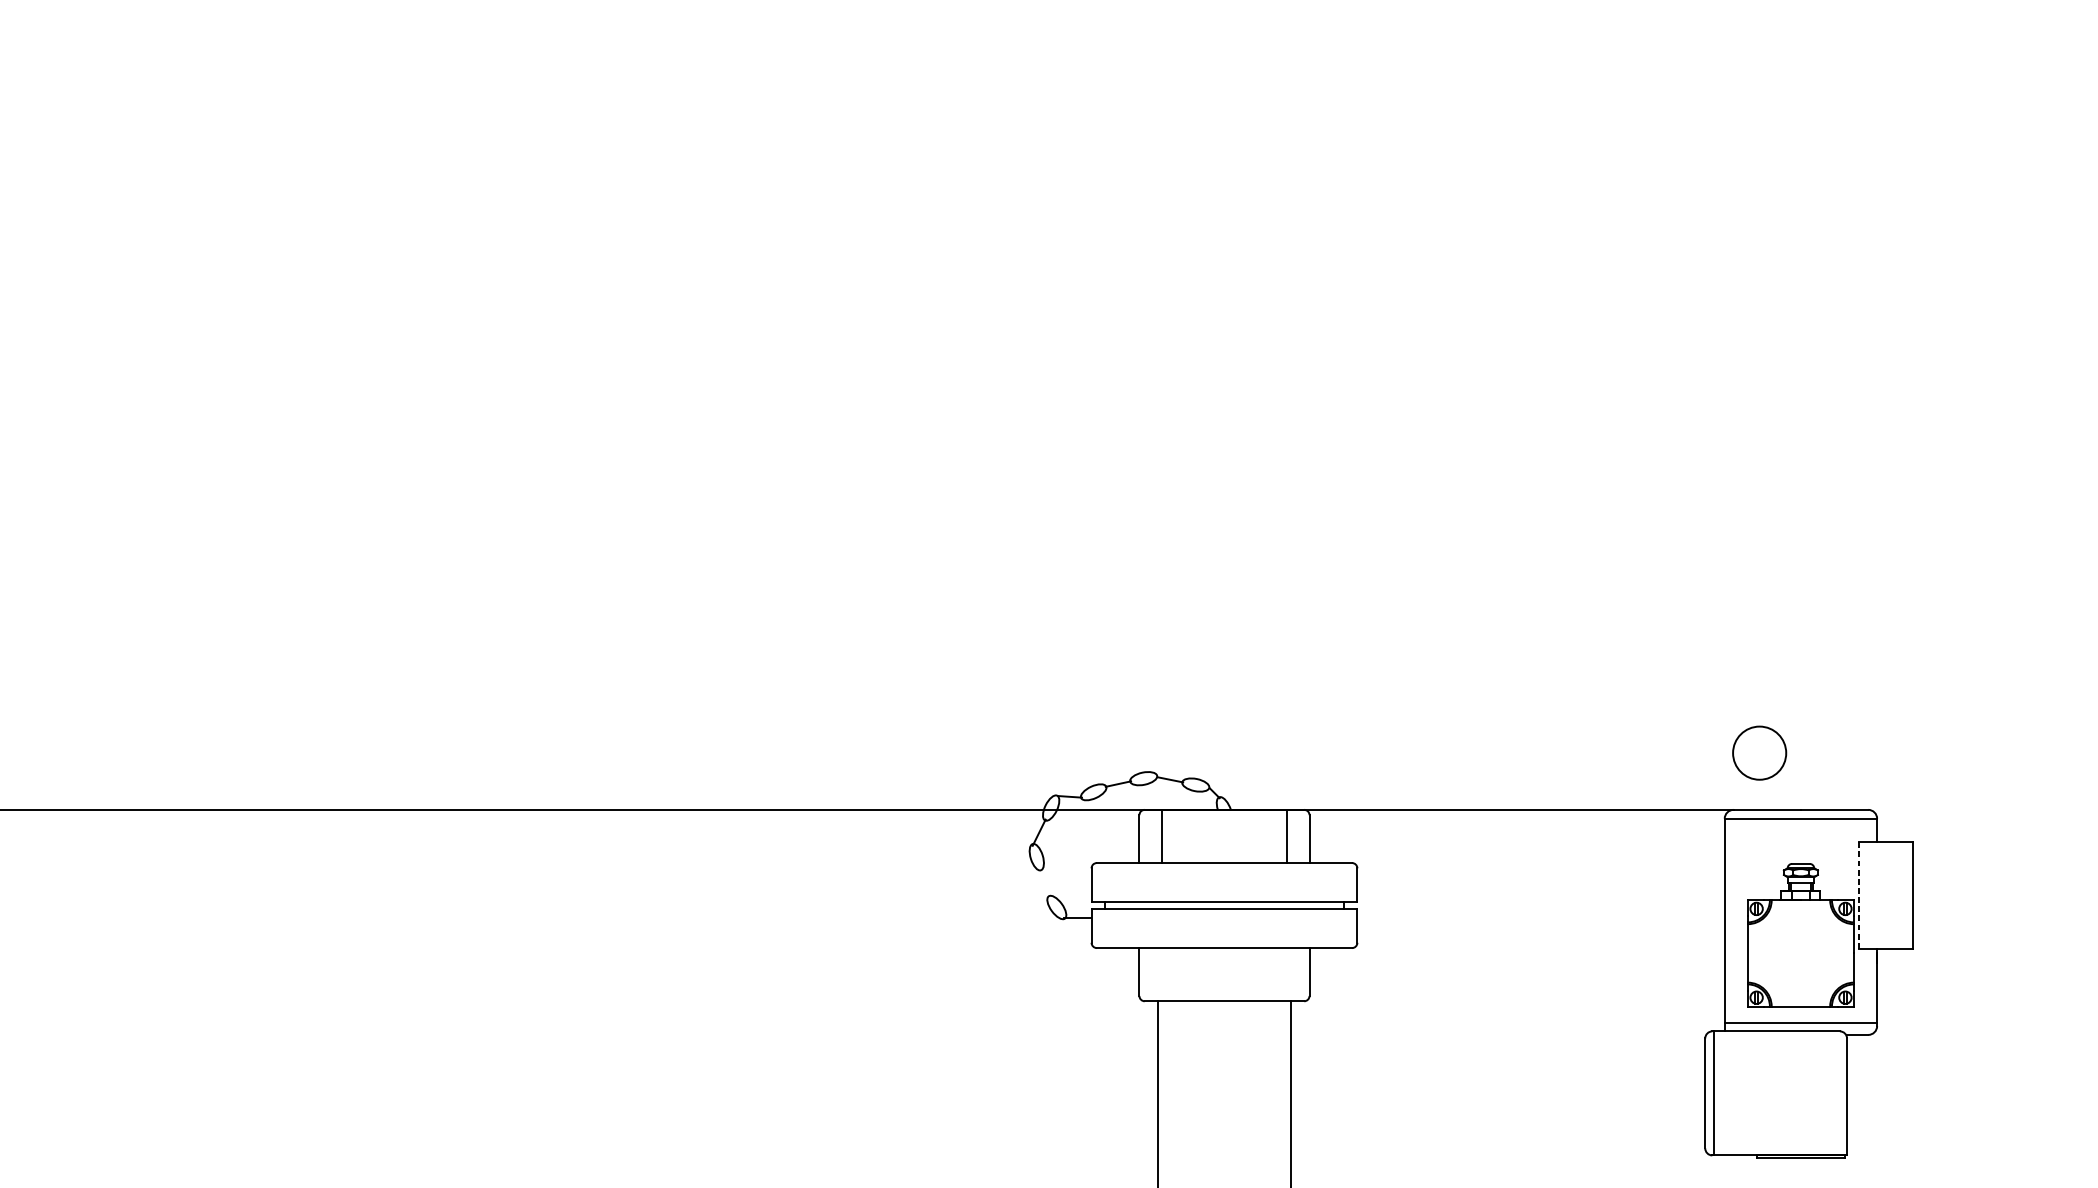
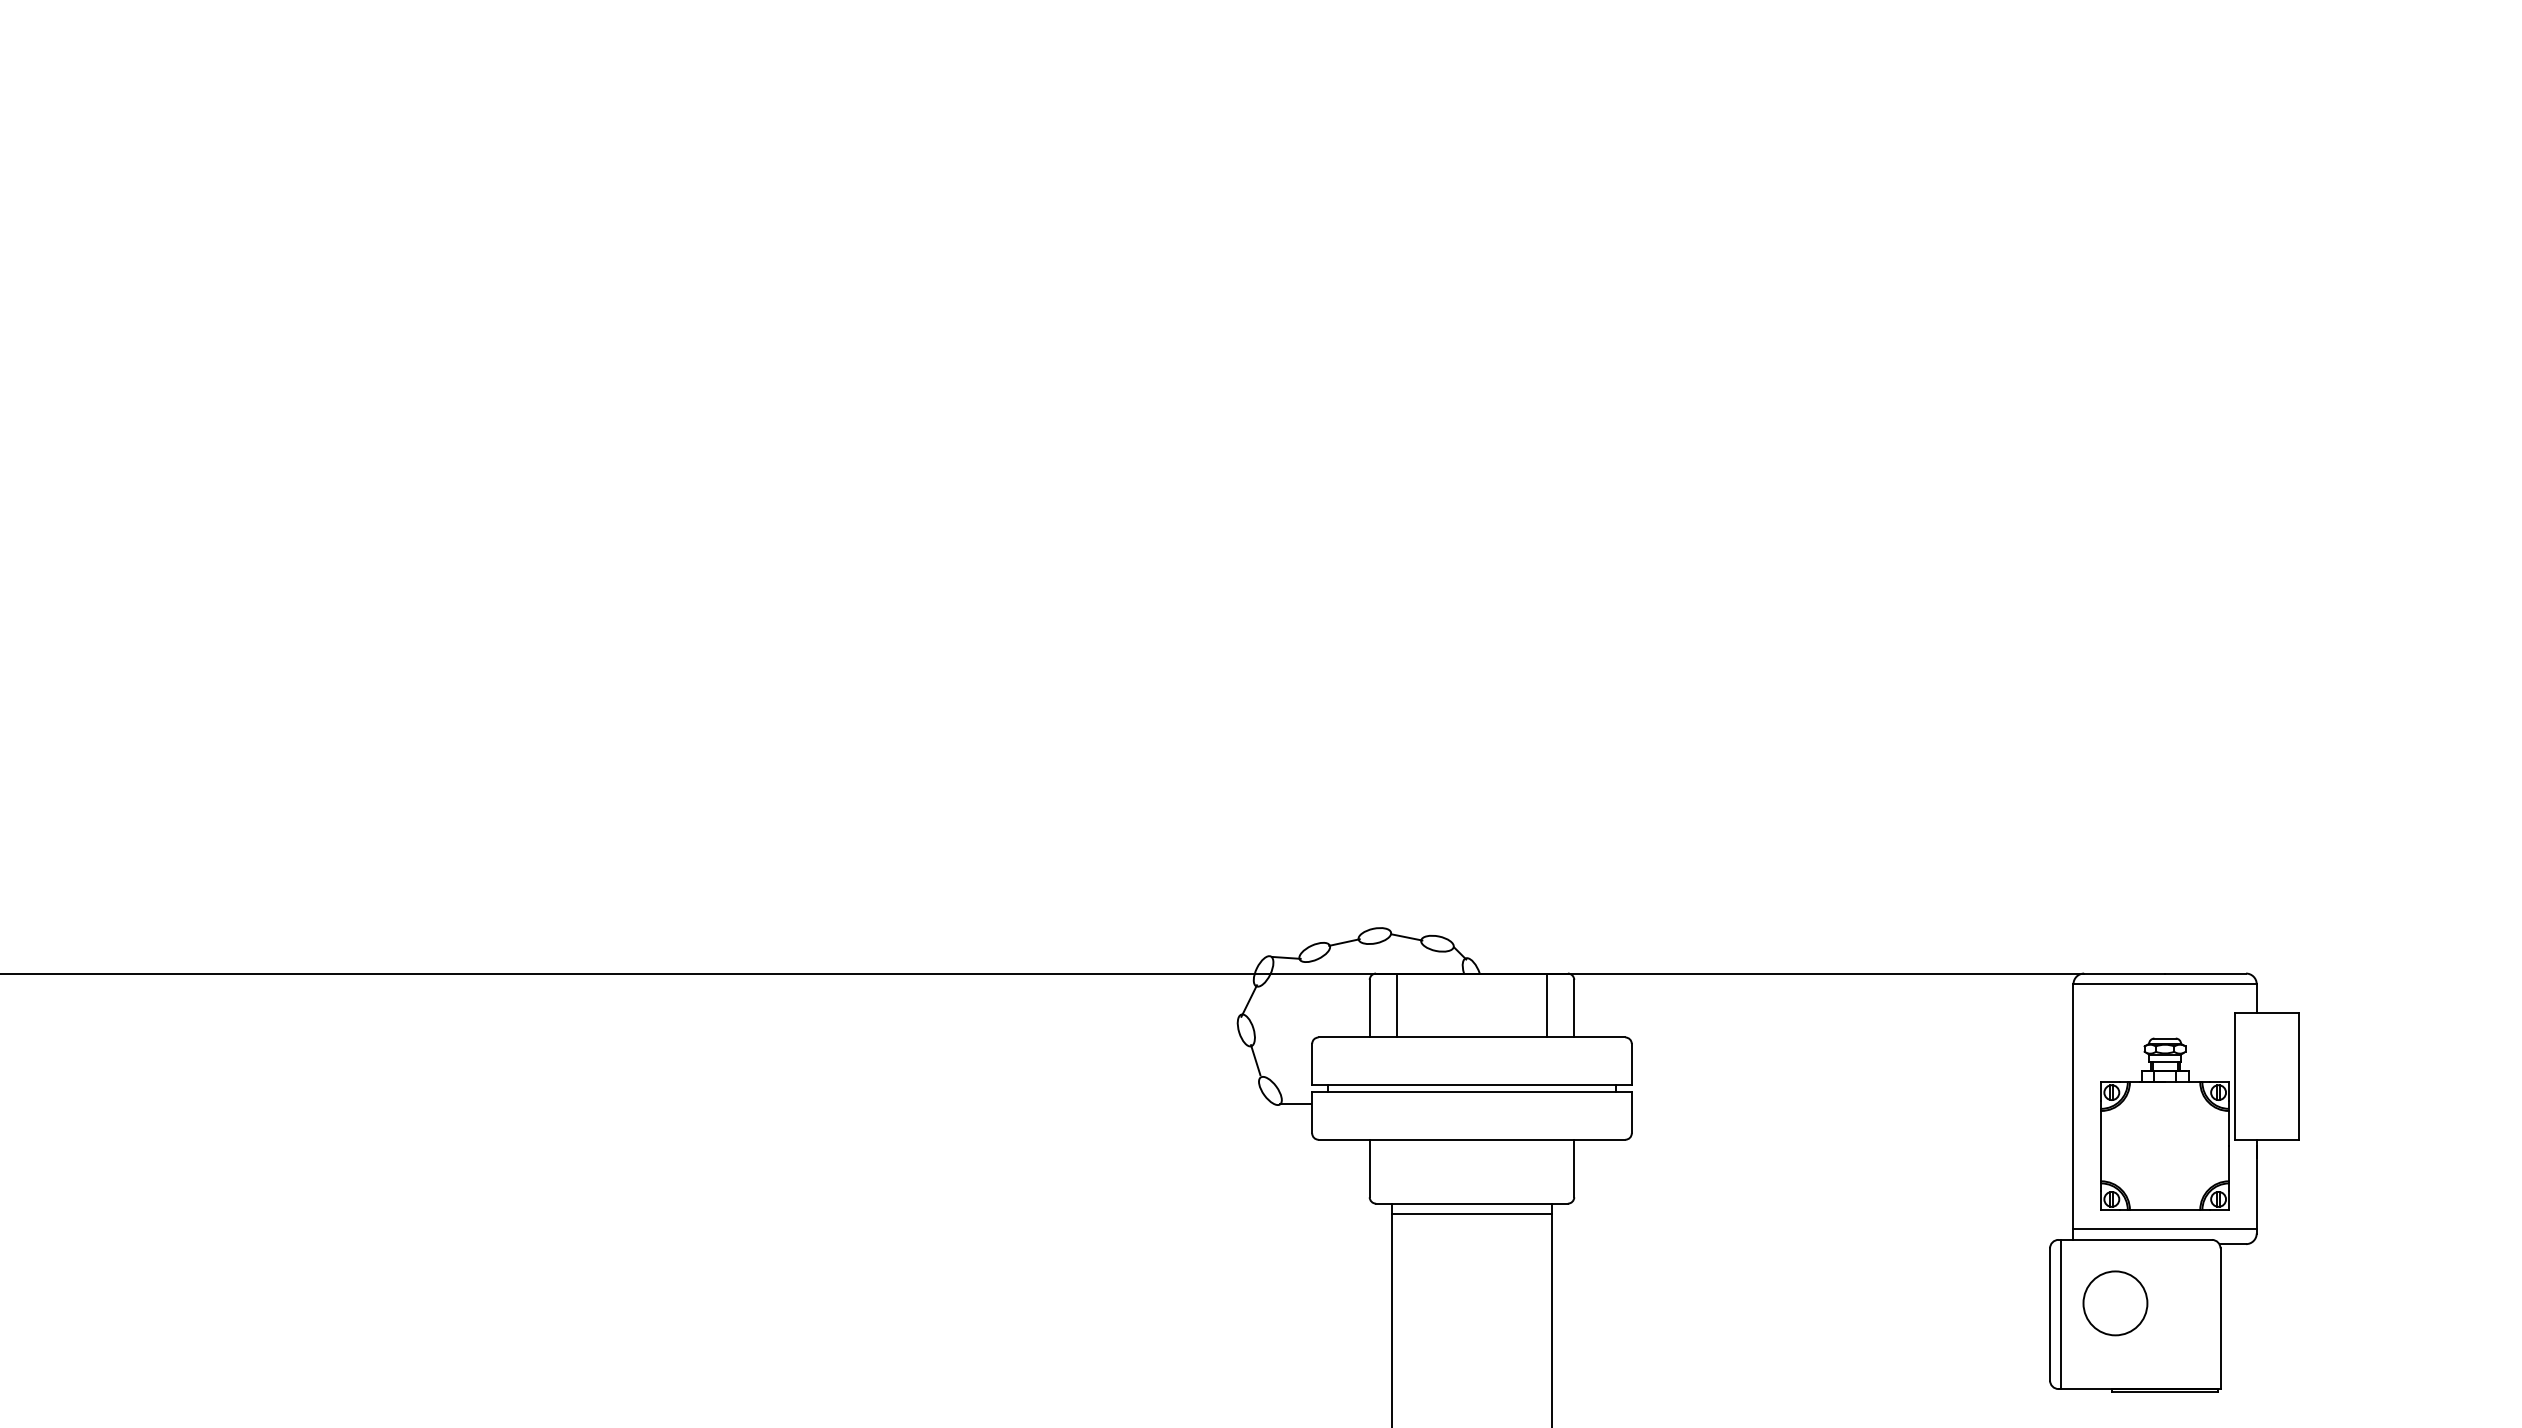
circle: (1759, 753) -> (2115, 1303), moved
line: (1044, 882) -> (1255, 1060), added
line: (1859, 895) -> (2235, 1076), dashed -> solid
line: (1224, 1010) -> (1471, 1214), added

